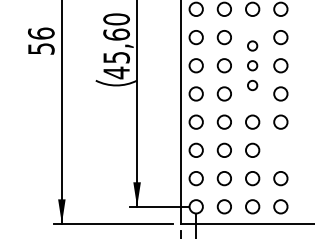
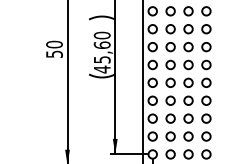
text: (41, 33) -> (54, 44), 56 -> 50
part: (252, 64) -> (188, 64), size x1.43
circle: (280, 150) -> (206, 118), added

